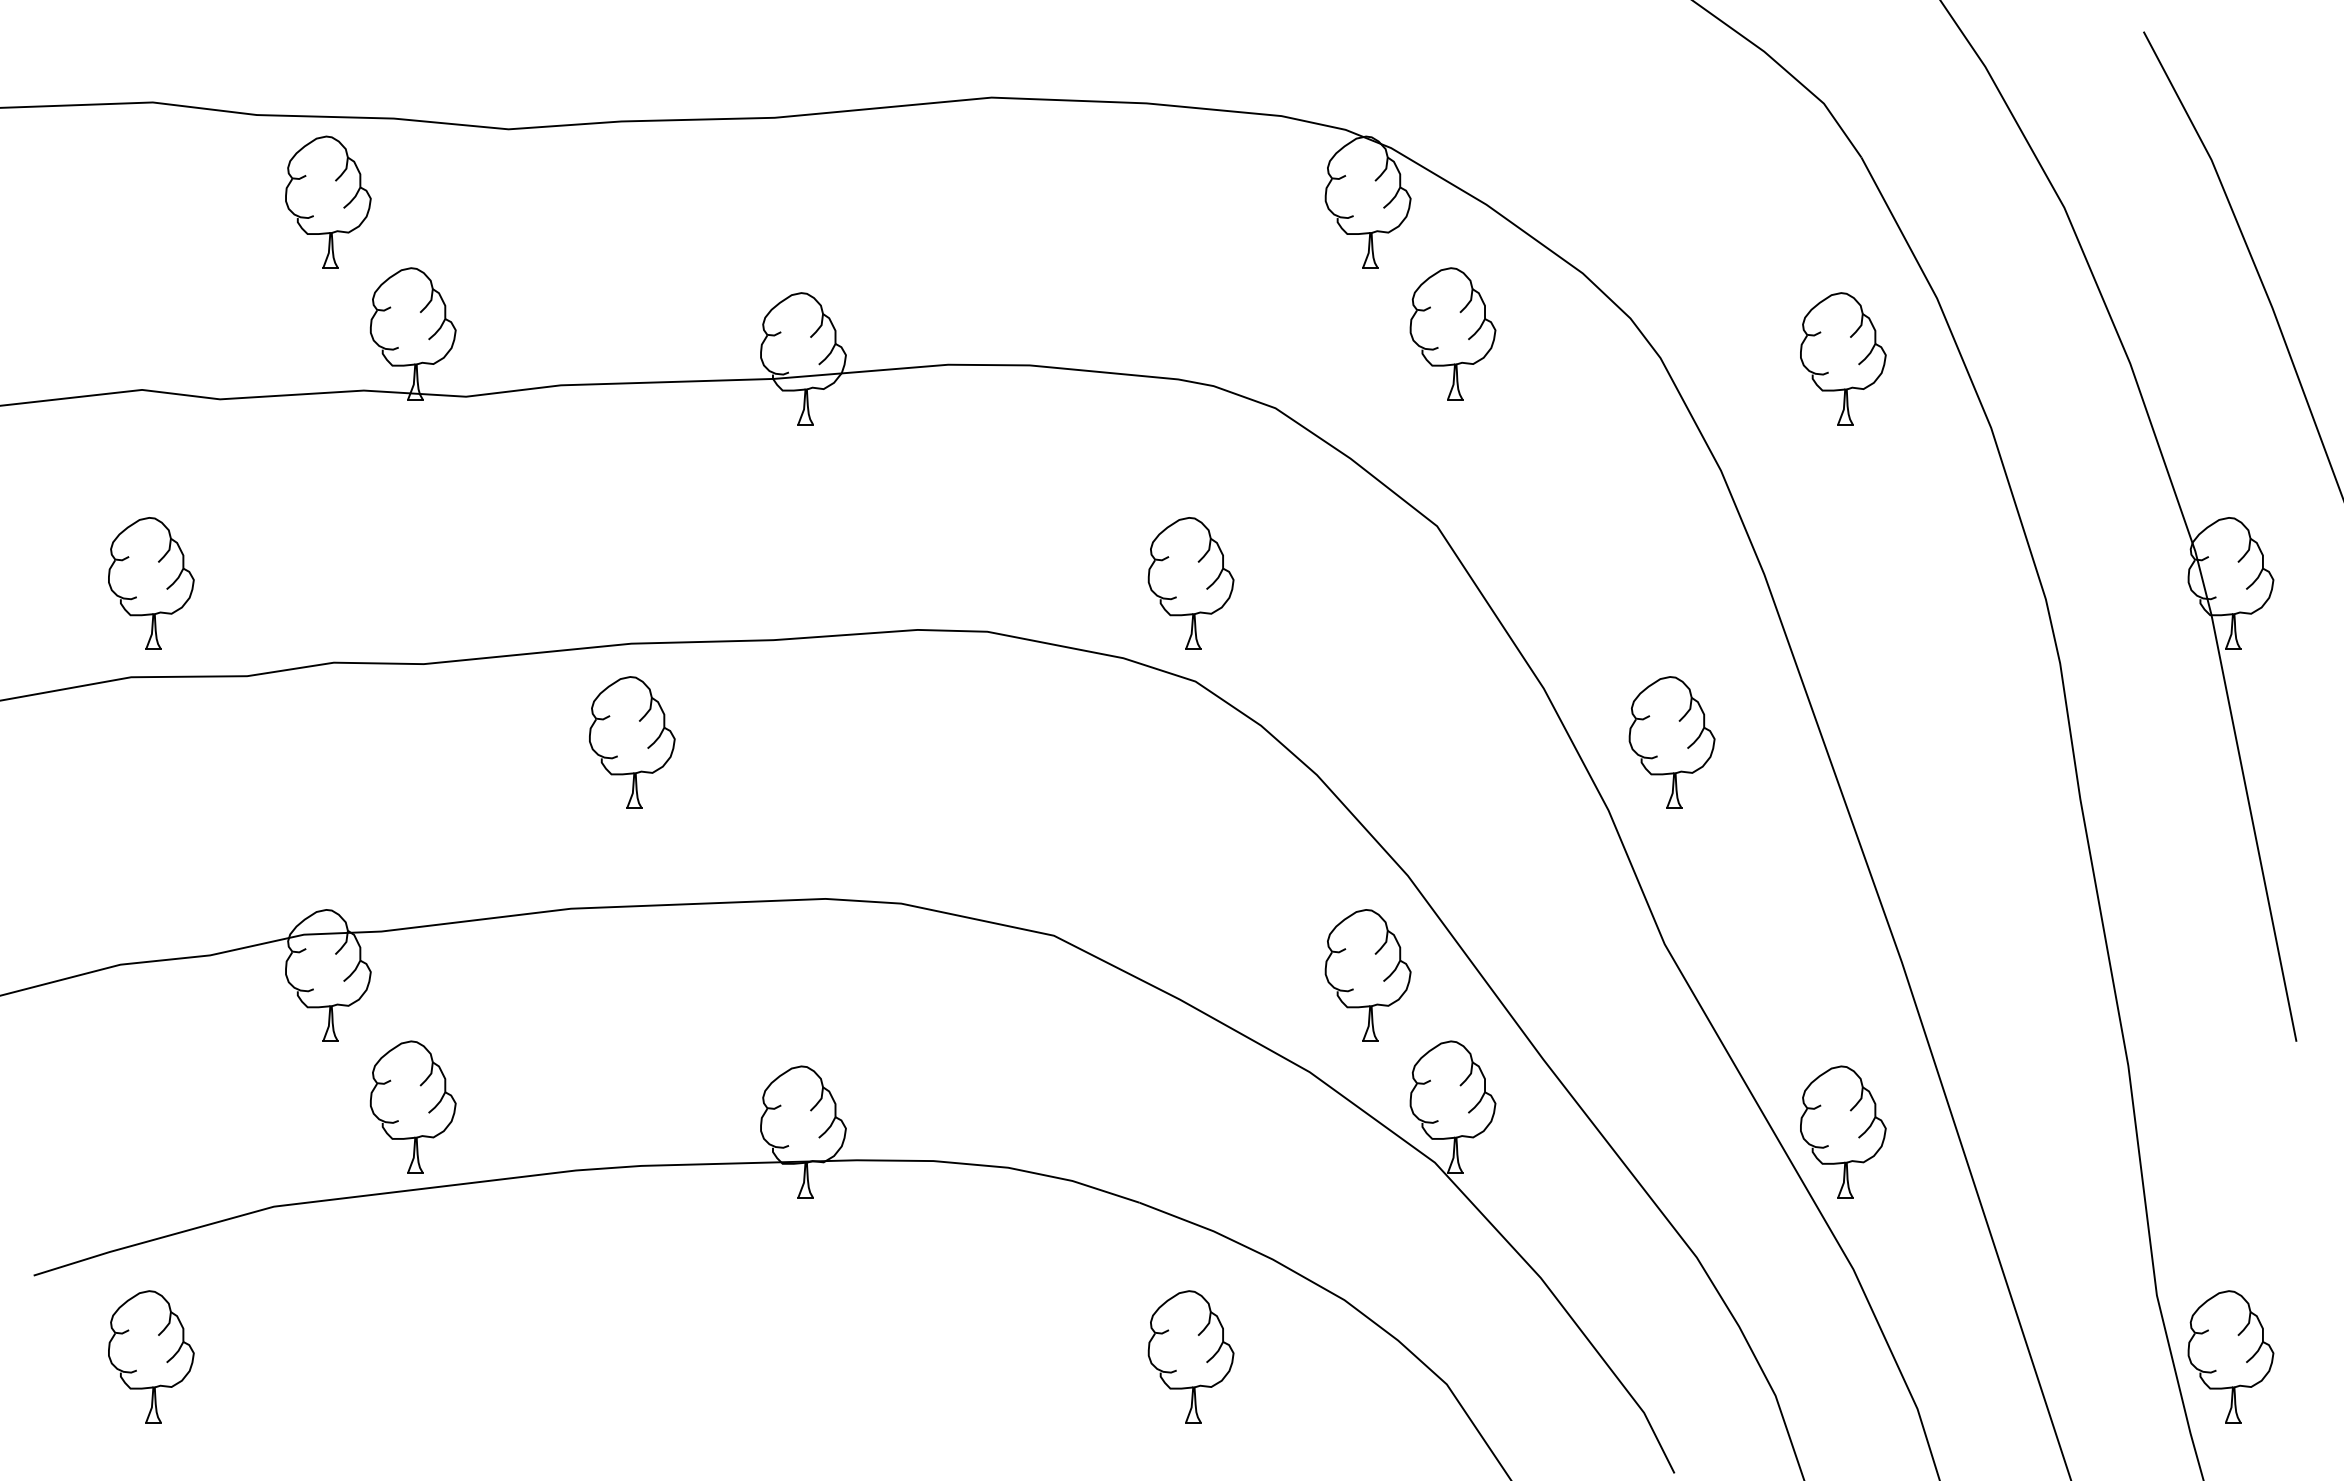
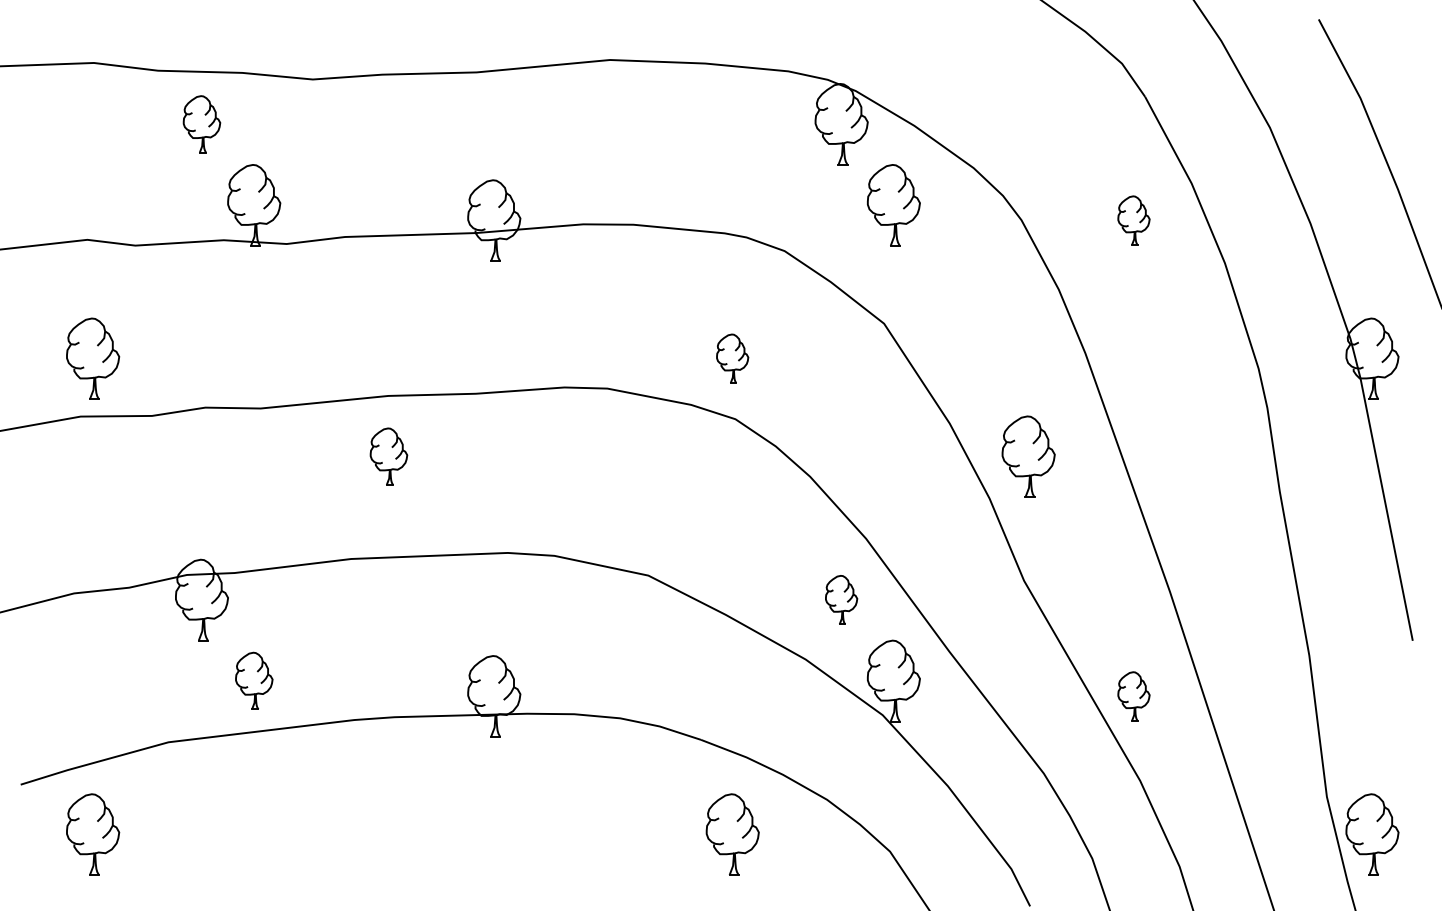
part: (327, 202) -> (201, 124), size x0.7
part: (1842, 358) -> (1133, 220), size x0.6
part: (1190, 582) -> (732, 358), size x0.6
part: (631, 742) -> (388, 456), size x0.7
part: (1367, 974) -> (841, 599), size x0.6
part: (413, 1106) -> (254, 680), size x0.7
part: (1842, 1132) -> (1133, 696), size x0.6

